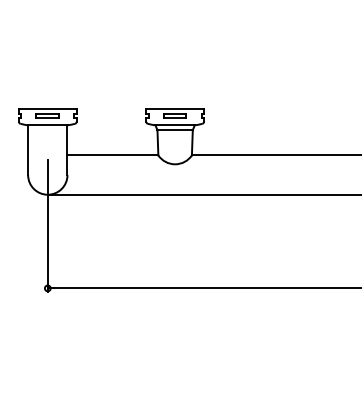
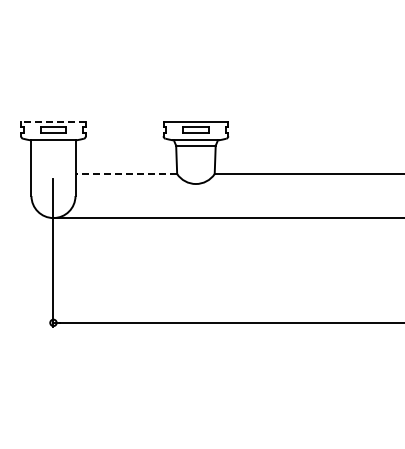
line: (46, 109) -> (52, 122), solid -> dashed
line: (113, 155) -> (126, 174), solid -> dashed

